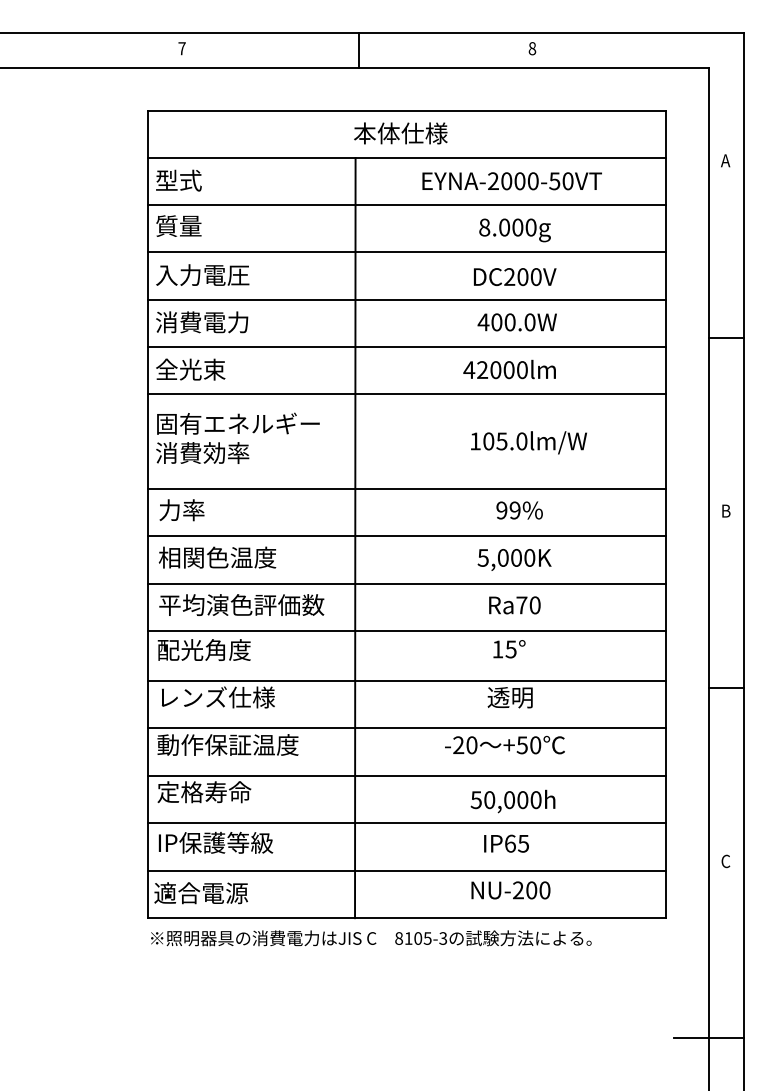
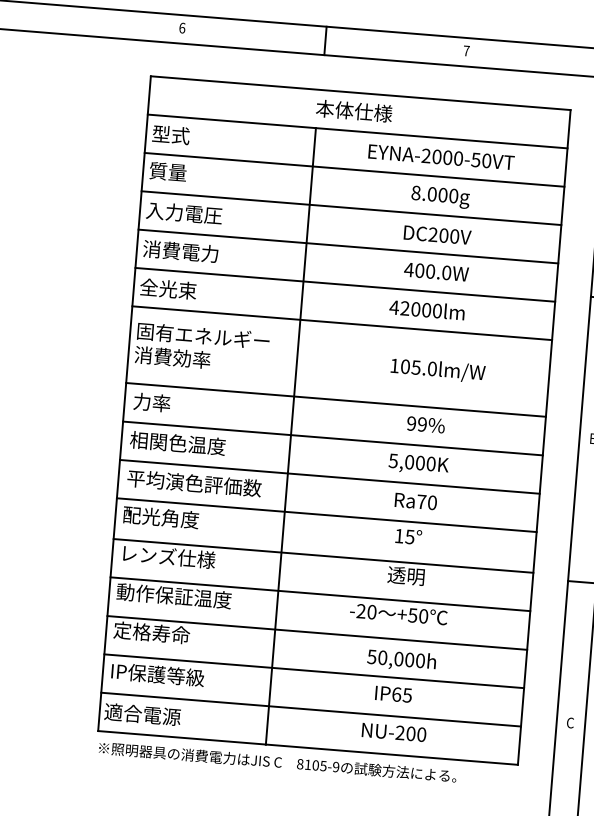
text: (181, 48) -> (181, 27), 7 -> 6
text: (532, 48) -> (466, 50), 8 -> 7
text: (443, 938) -> (336, 767), 8105-3 -> 8105-9

